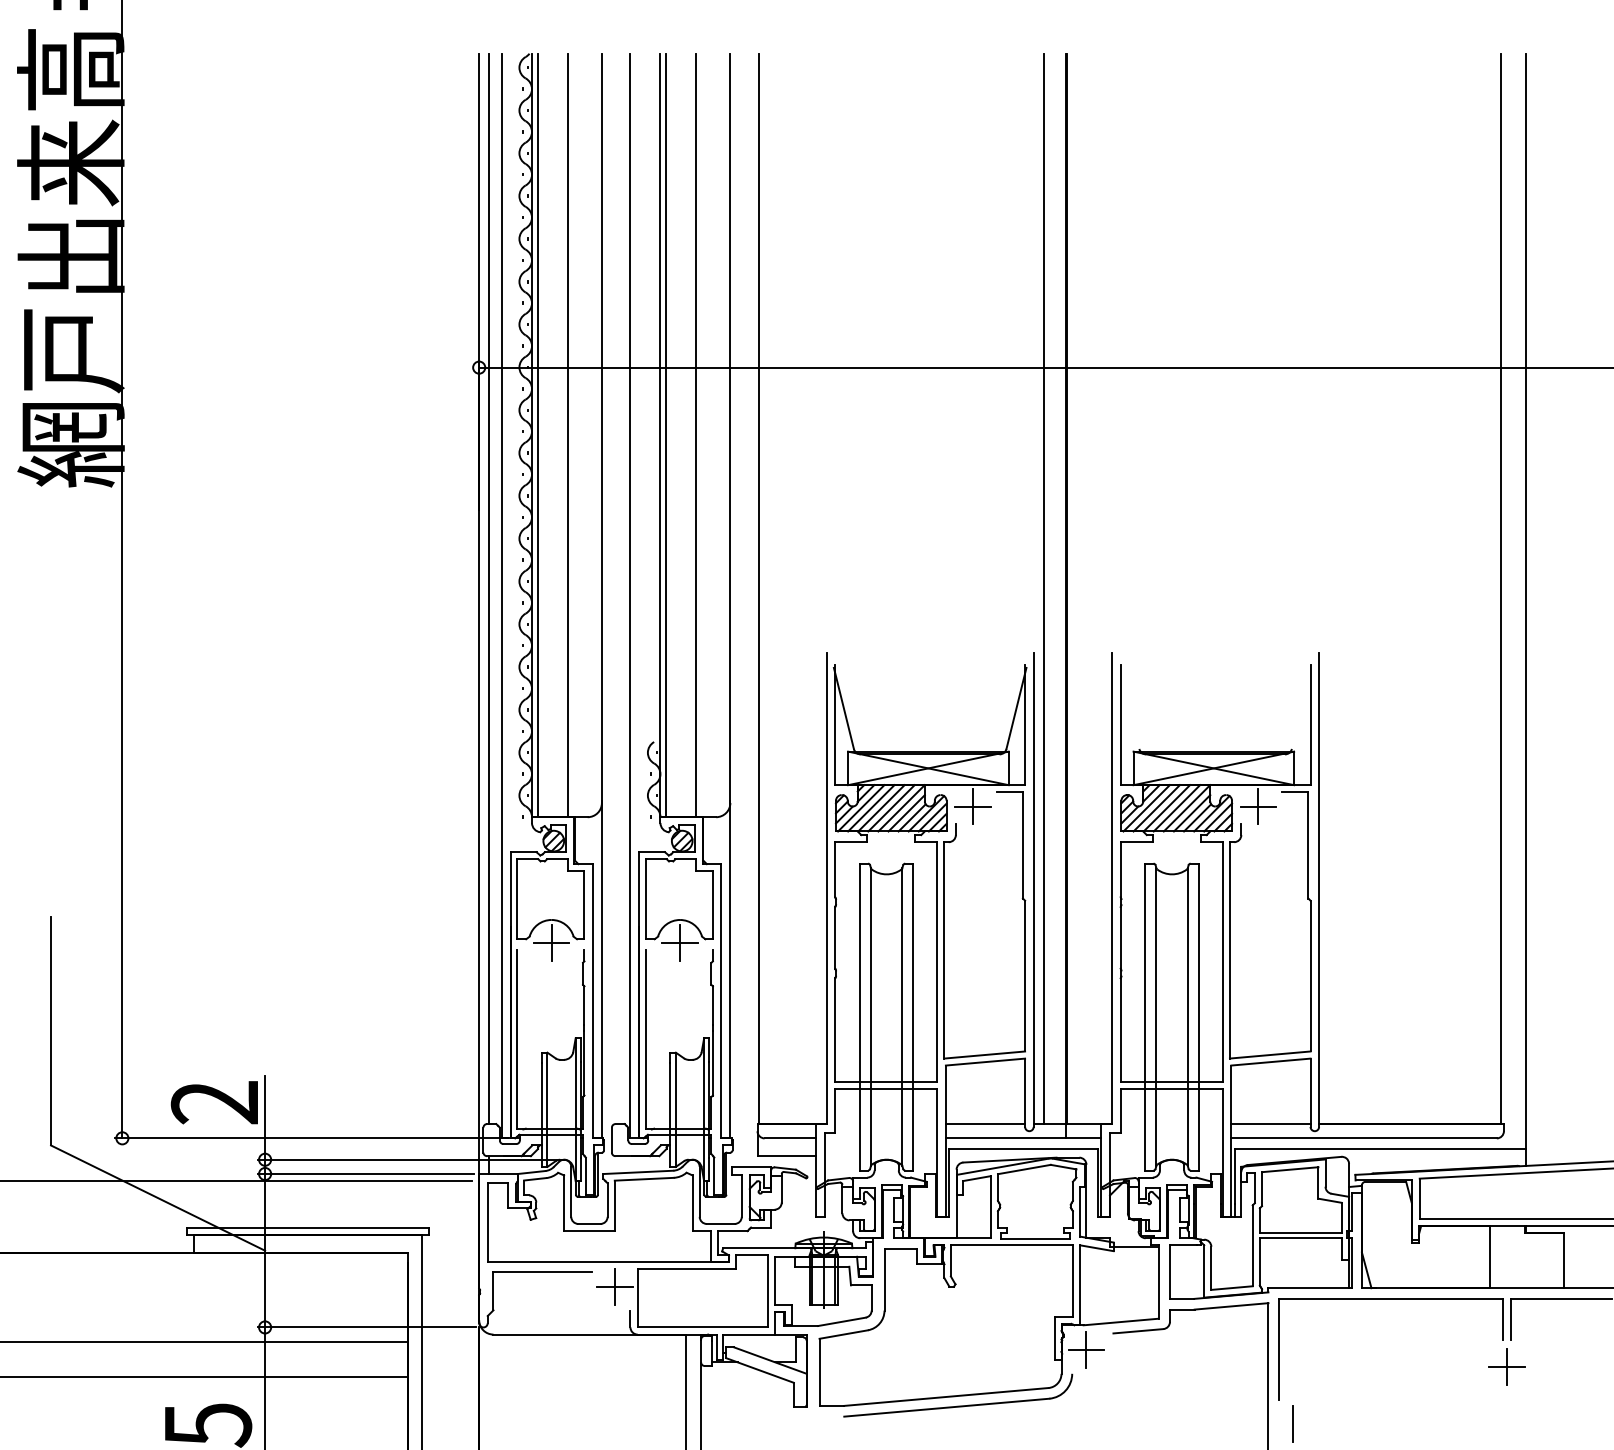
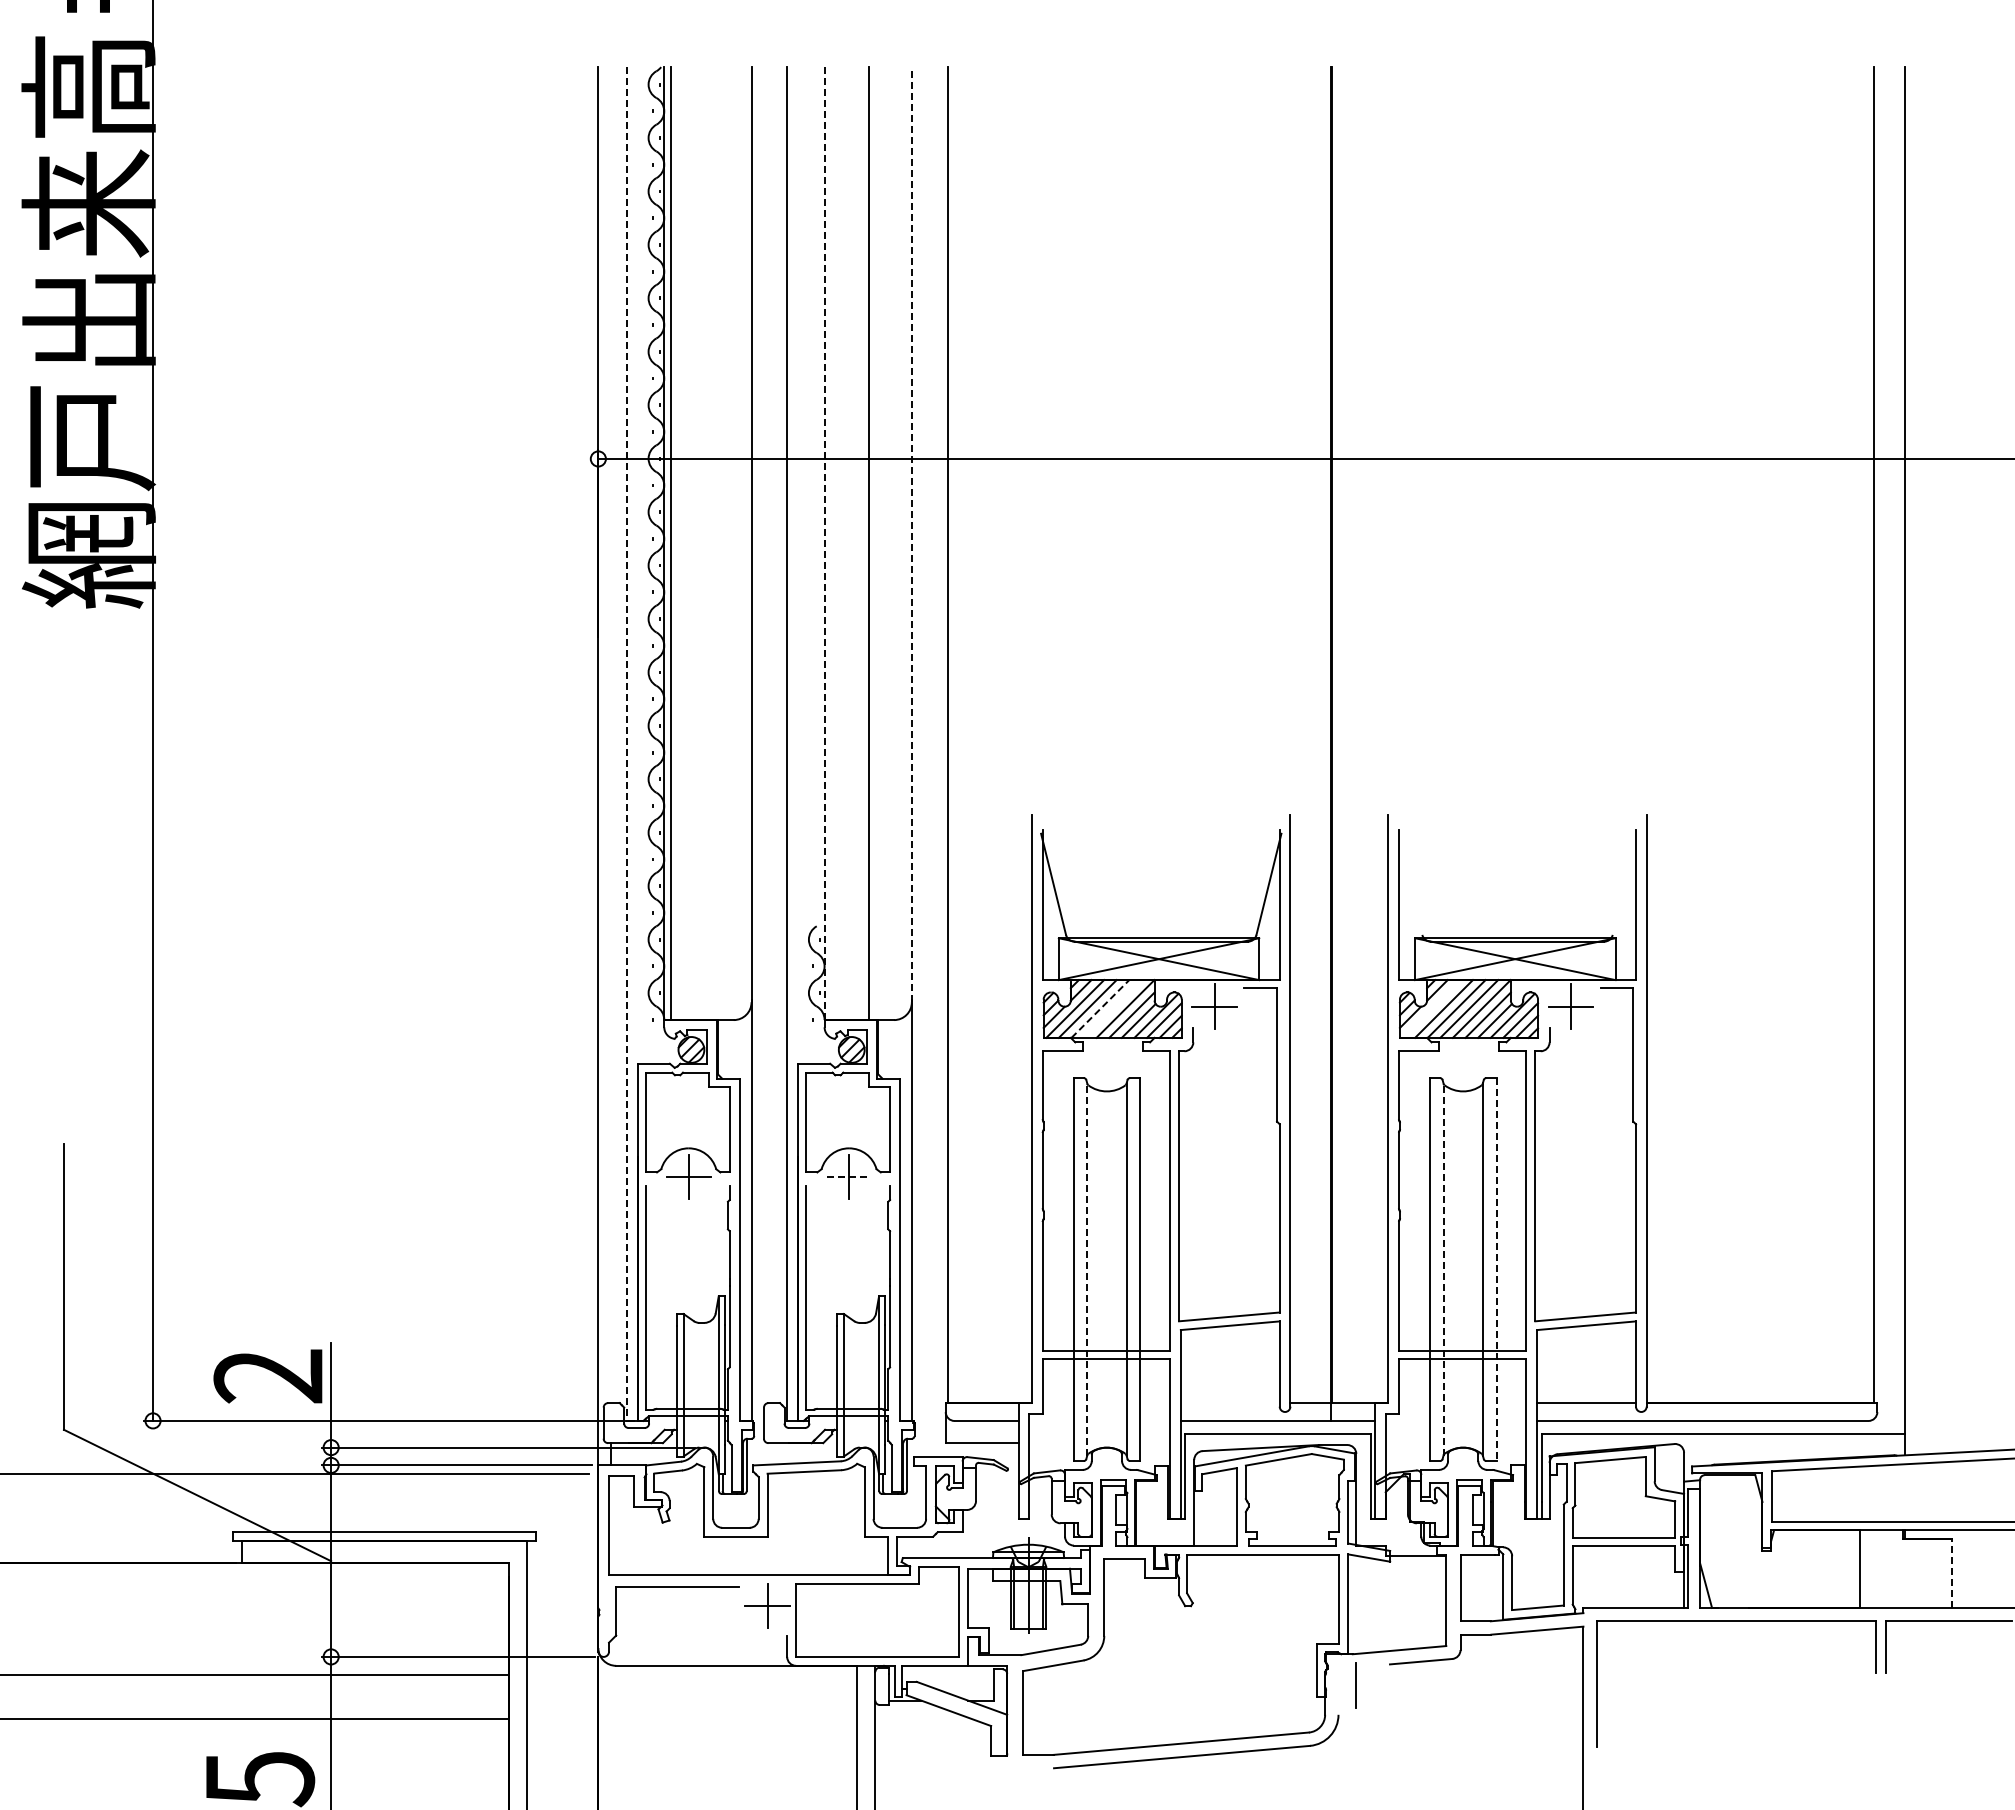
line: (730, 428) -> (911, 534), solid -> dashed
line: (660, 434) -> (824, 542), solid -> dashed
line: (567, 435) -> (708, 543), removed
line: (665, 435) -> (831, 543), removed
line: (488, 589) -> (610, 735), removed
line: (1044, 589) -> (1303, 735), removed
line: (501, 595) -> (626, 743), solid -> dashed
line: (881, 807) -> (1100, 1008), solid -> dashed
line: (891, 807) -> (1112, 1008), removed
line: (1146, 807) -> (1431, 1008), removed
line: (680, 942) -> (849, 1176), solid -> dashed
line: (871, 1016) -> (1087, 1268), solid -> dashed
line: (1156, 1016) -> (1443, 1268), solid -> dashed
line: (1198, 1017) -> (1496, 1270), solid -> dashed
line: (984, 1124) -> (1229, 1403), removed
line: (1564, 1260) -> (1952, 1573), solid -> dashed
line: (1086, 1350) -> (1356, 1685), removed
part: (1506, 1366) -> (1880, 1705), removed
line: (1293, 1423) -> (1614, 1776), removed

